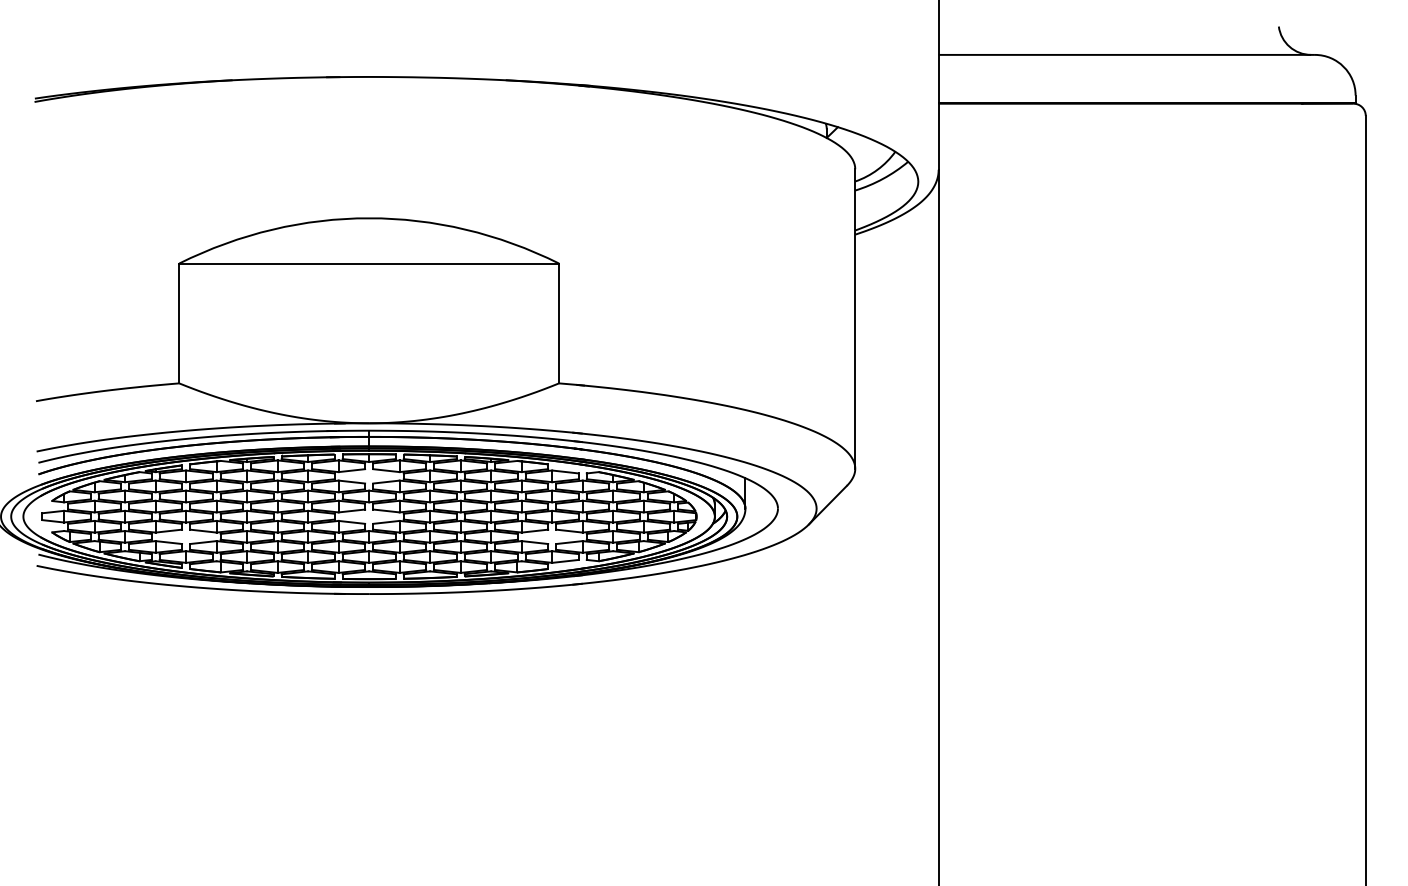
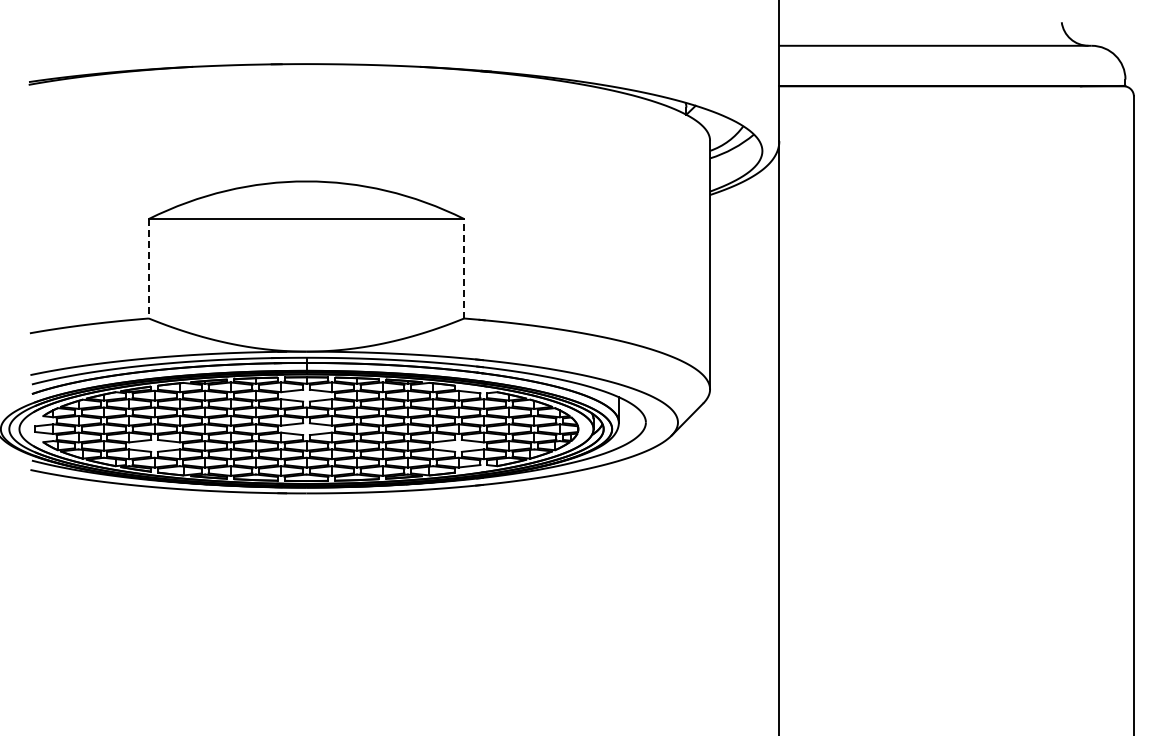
line: (178, 323) -> (148, 268), solid -> dashed
line: (559, 323) -> (464, 268), solid -> dashed

